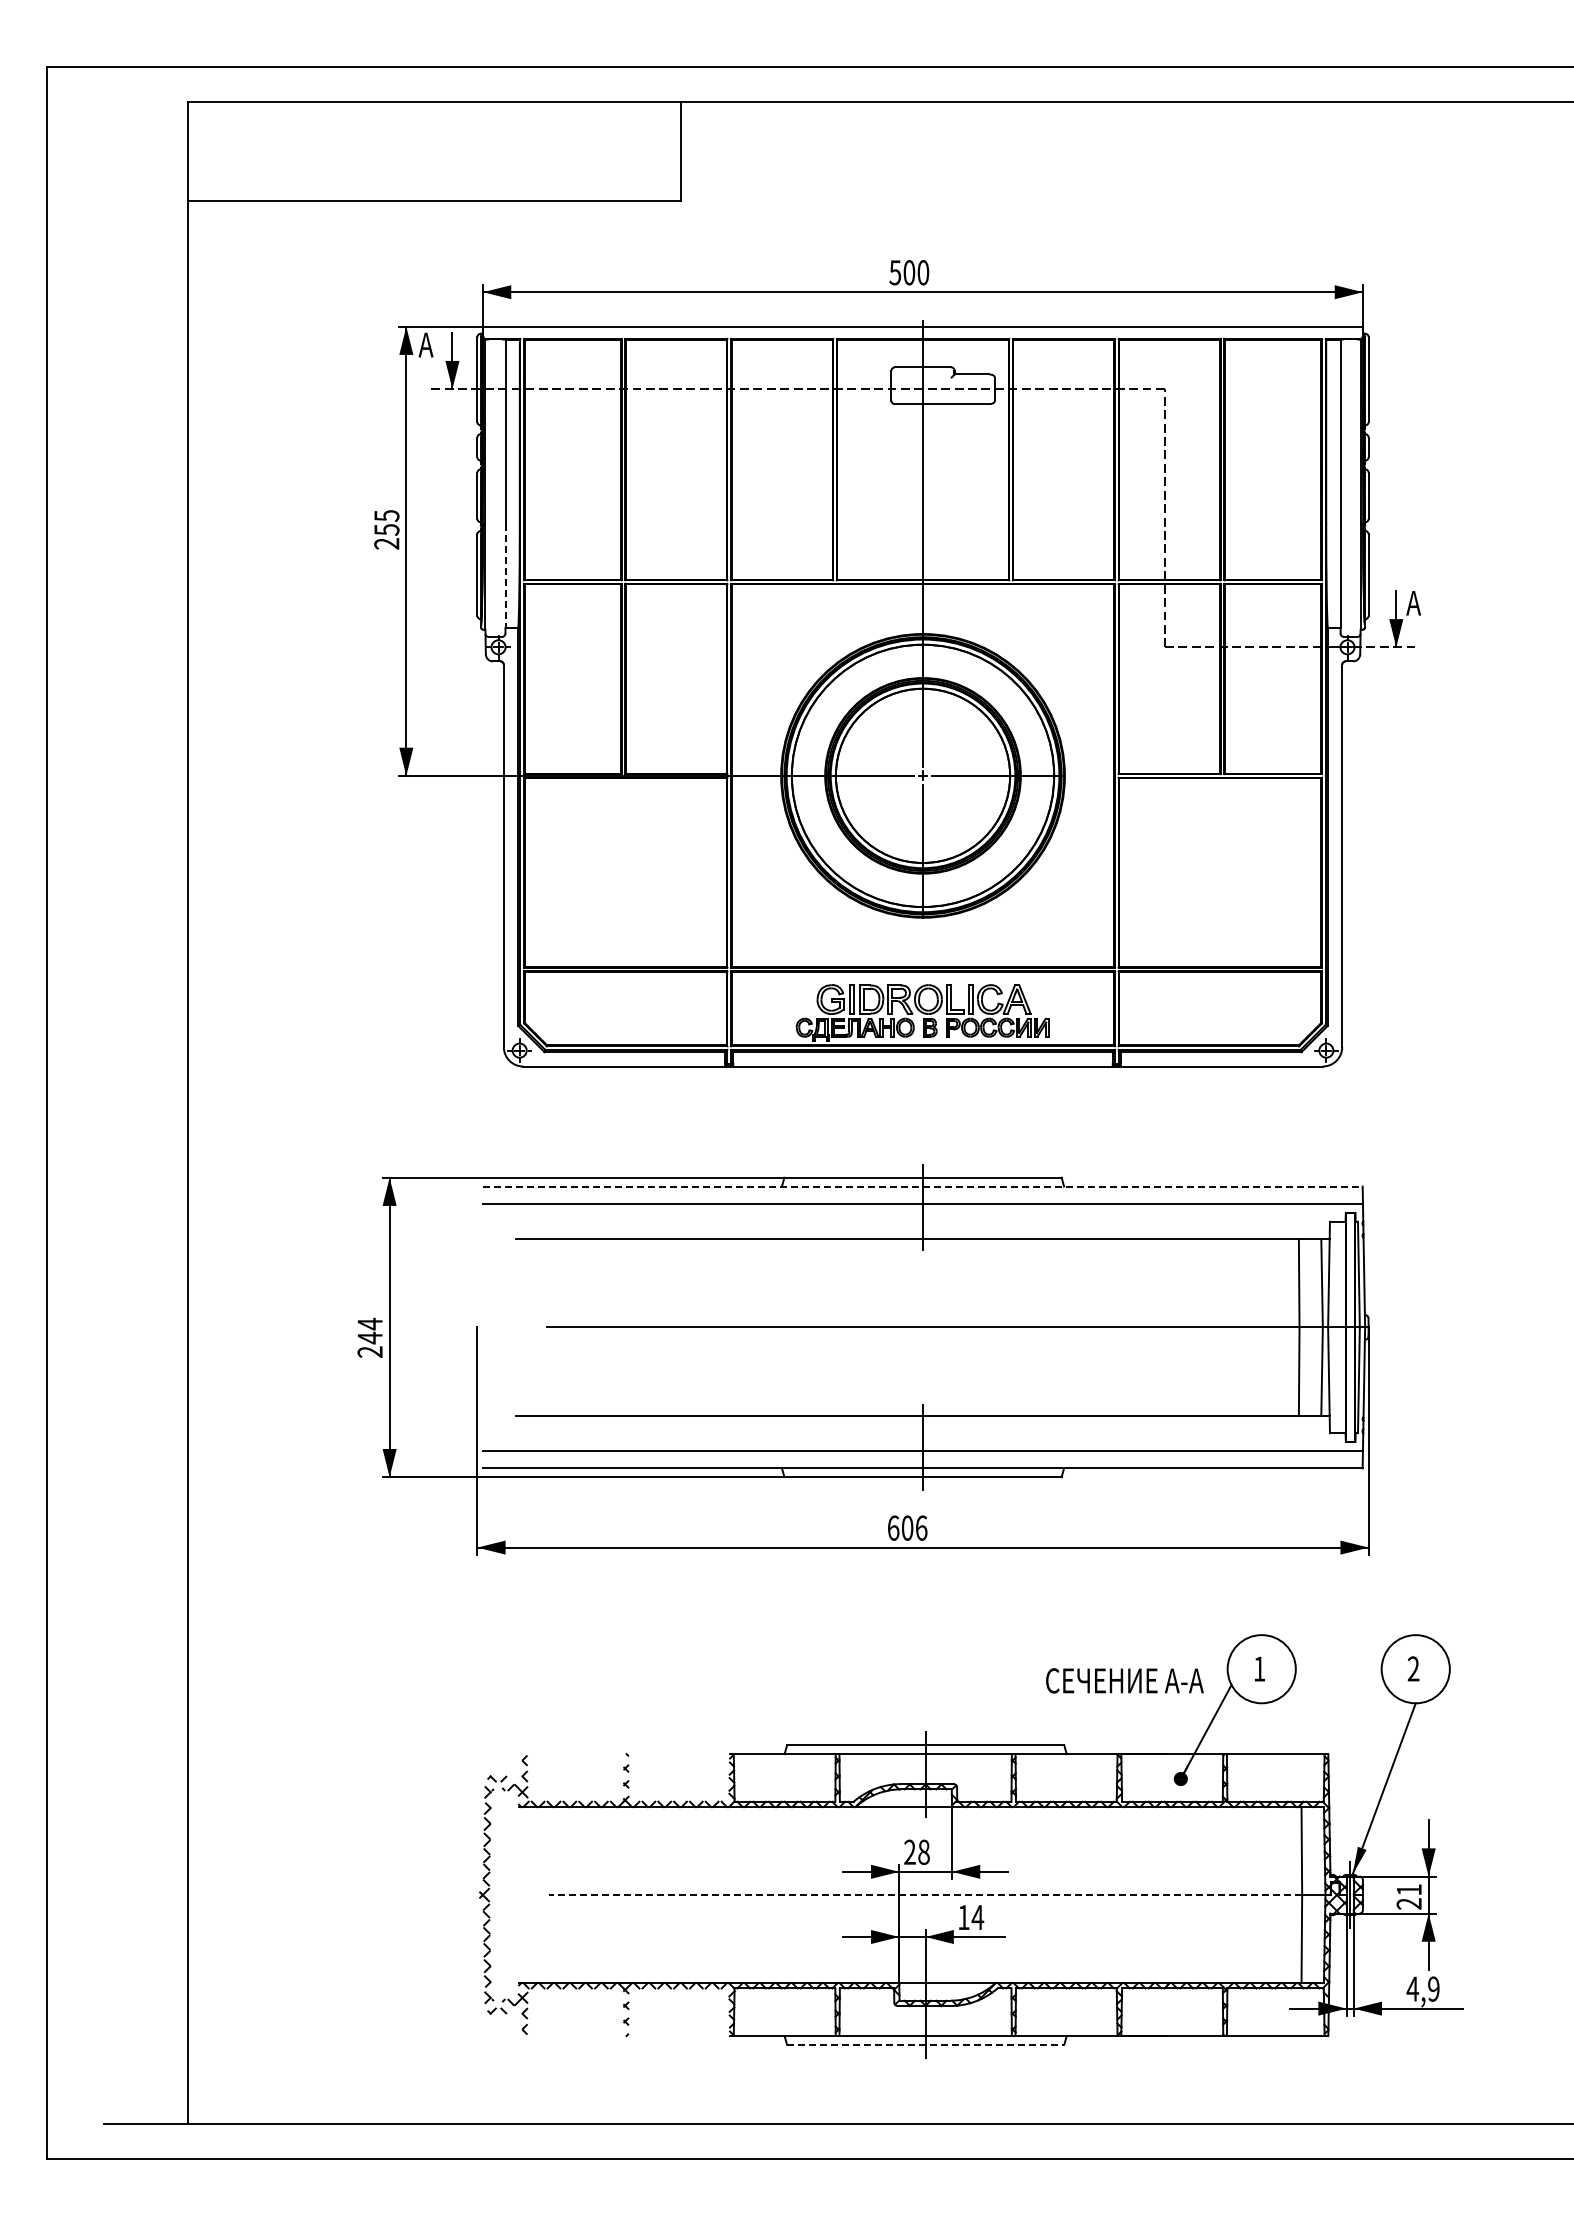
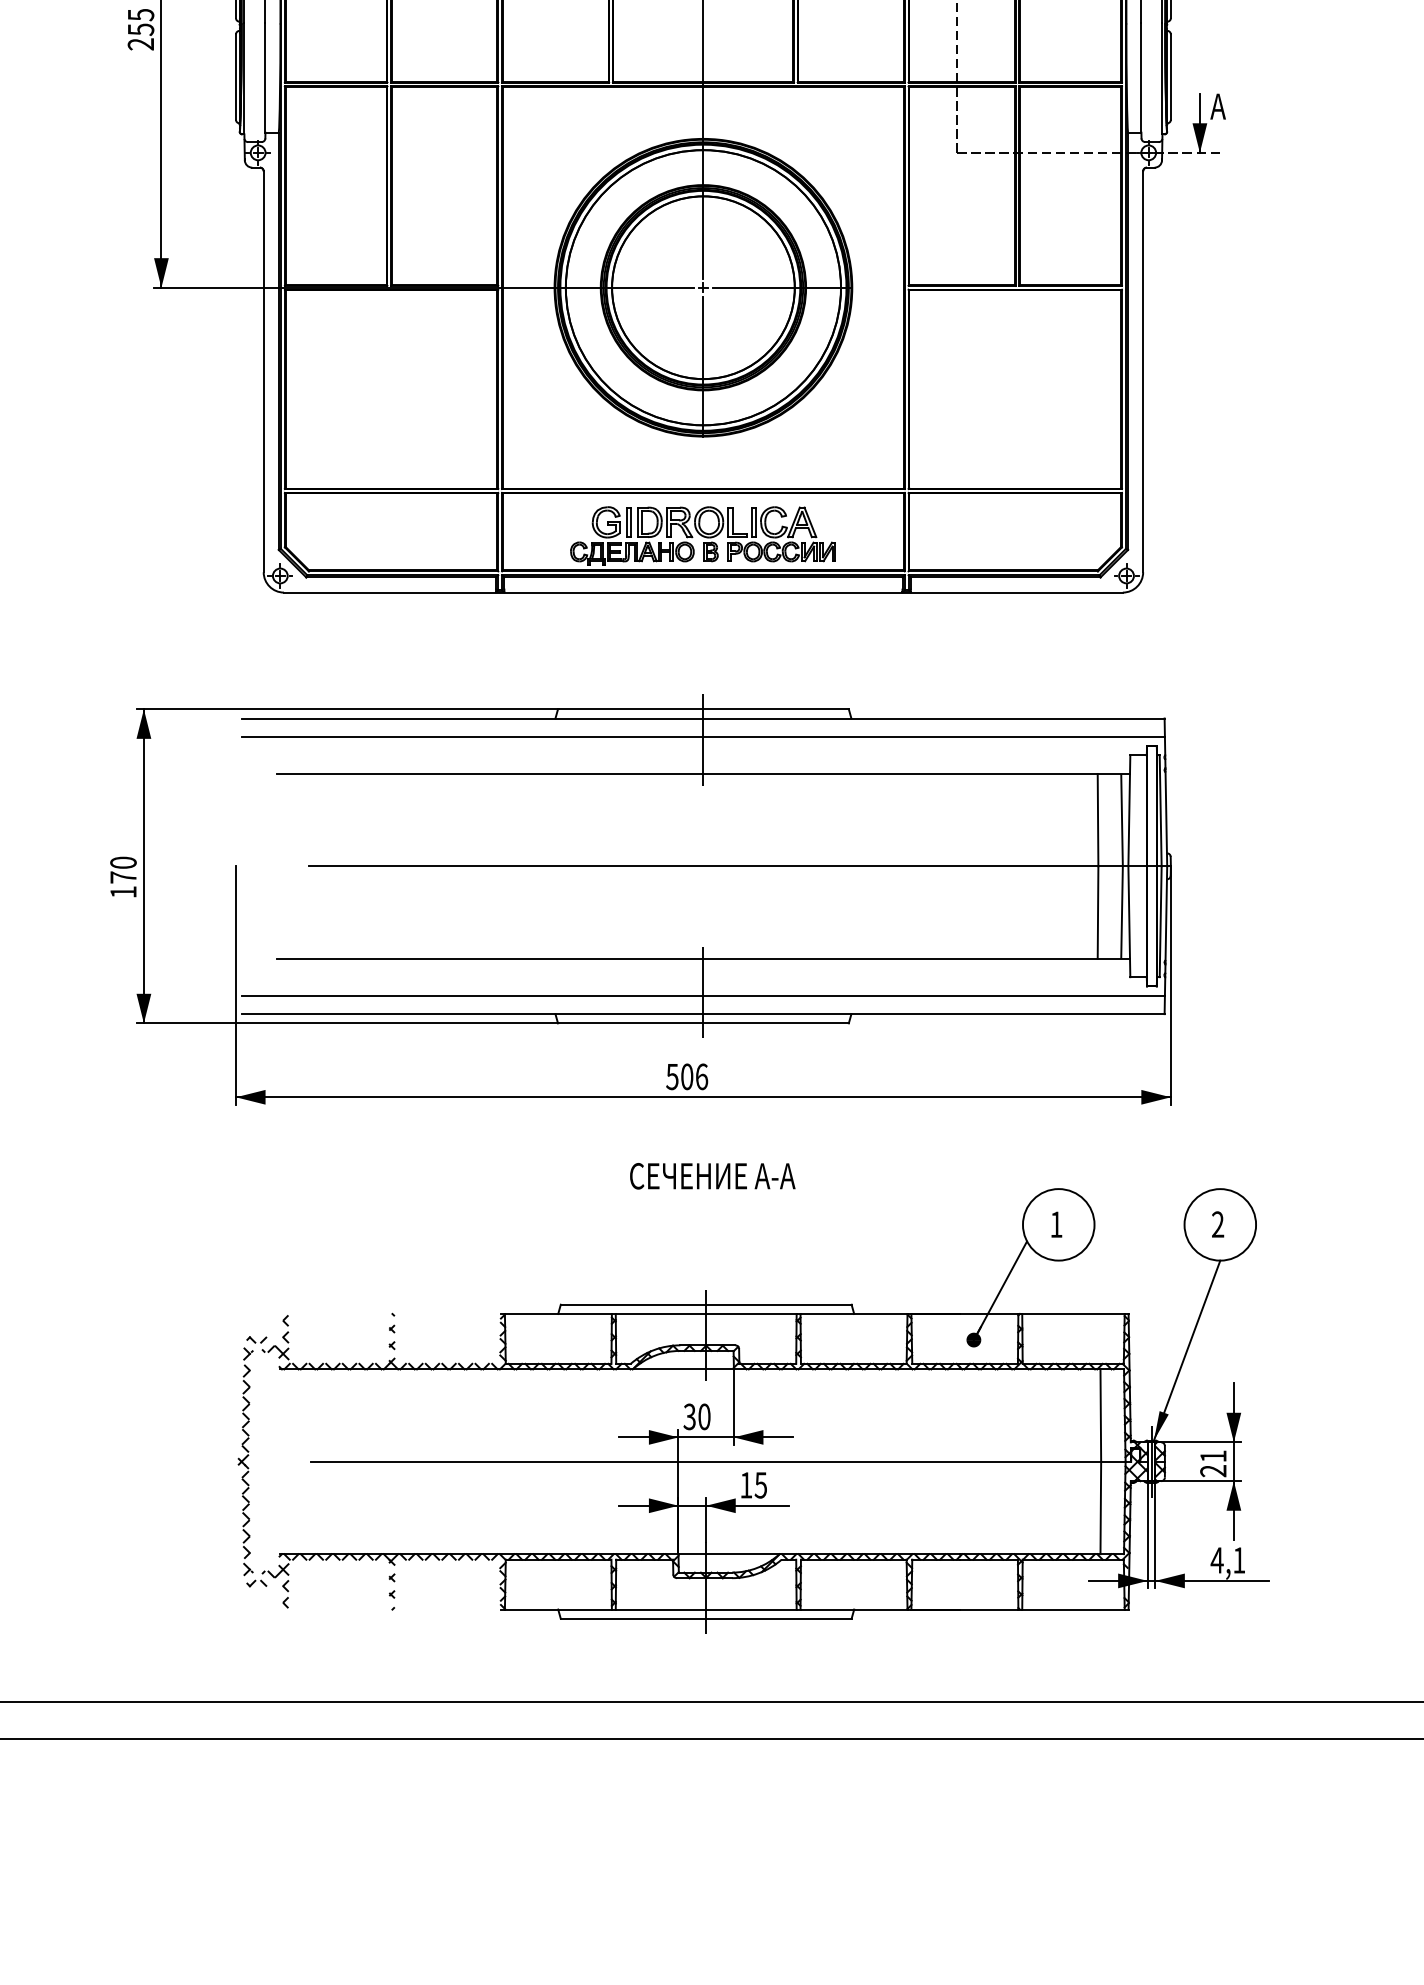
line: (505, 576) -> (265, 78), dashed -> solid
line: (923, 1186) -> (703, 718), dashed -> solid
text: (369, 1337) -> (122, 876), 244 -> 170
text: (893, 1527) -> (672, 1076), 606 -> 506
text: (1124, 1680) -> (712, 1175), moved
text: (916, 1852) -> (696, 1417), 28 -> 30
line: (925, 1895) -> (706, 1462), dashed -> solid
text: (977, 1917) -> (760, 1485), 14 -> 15
text: (1433, 1988) -> (1238, 1559), 4,9 -> 4,1
line: (925, 2044) -> (706, 1618), dashed -> solid

